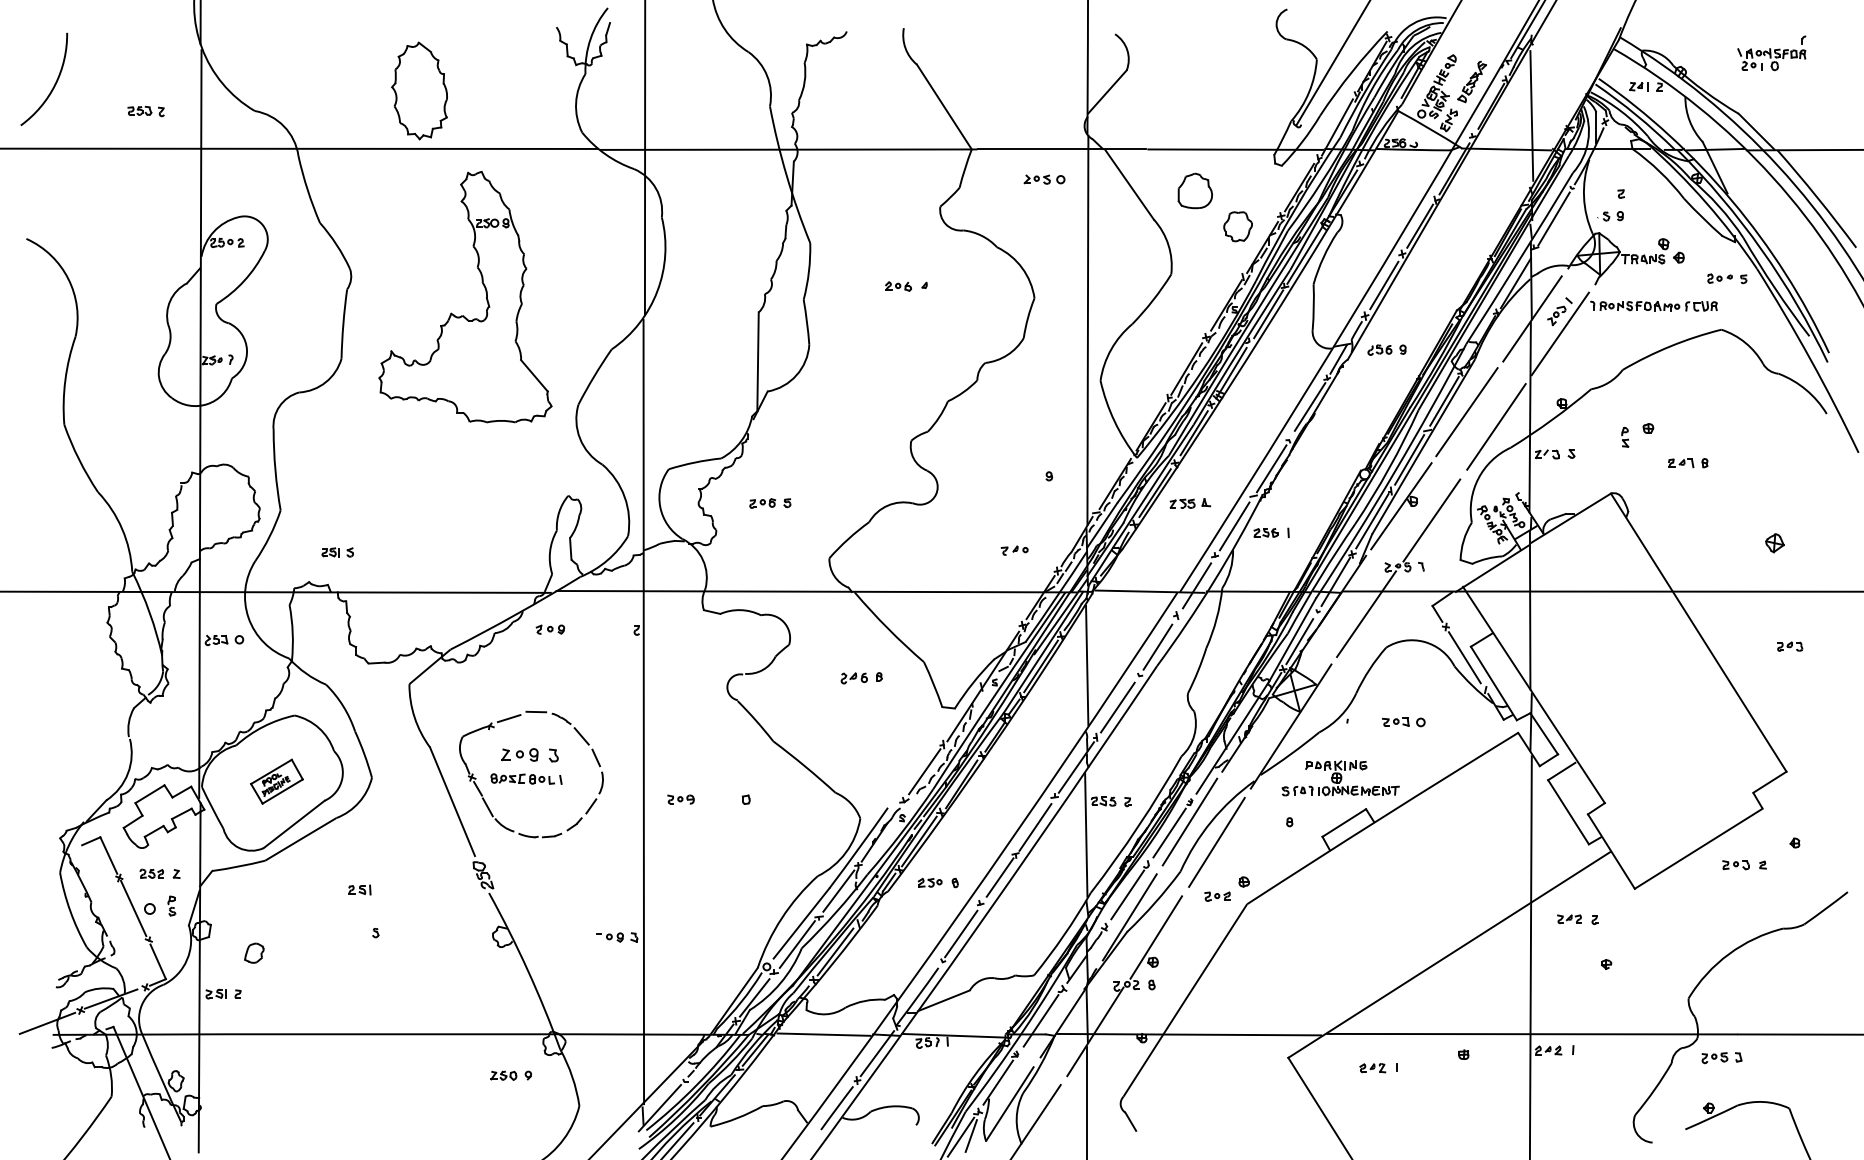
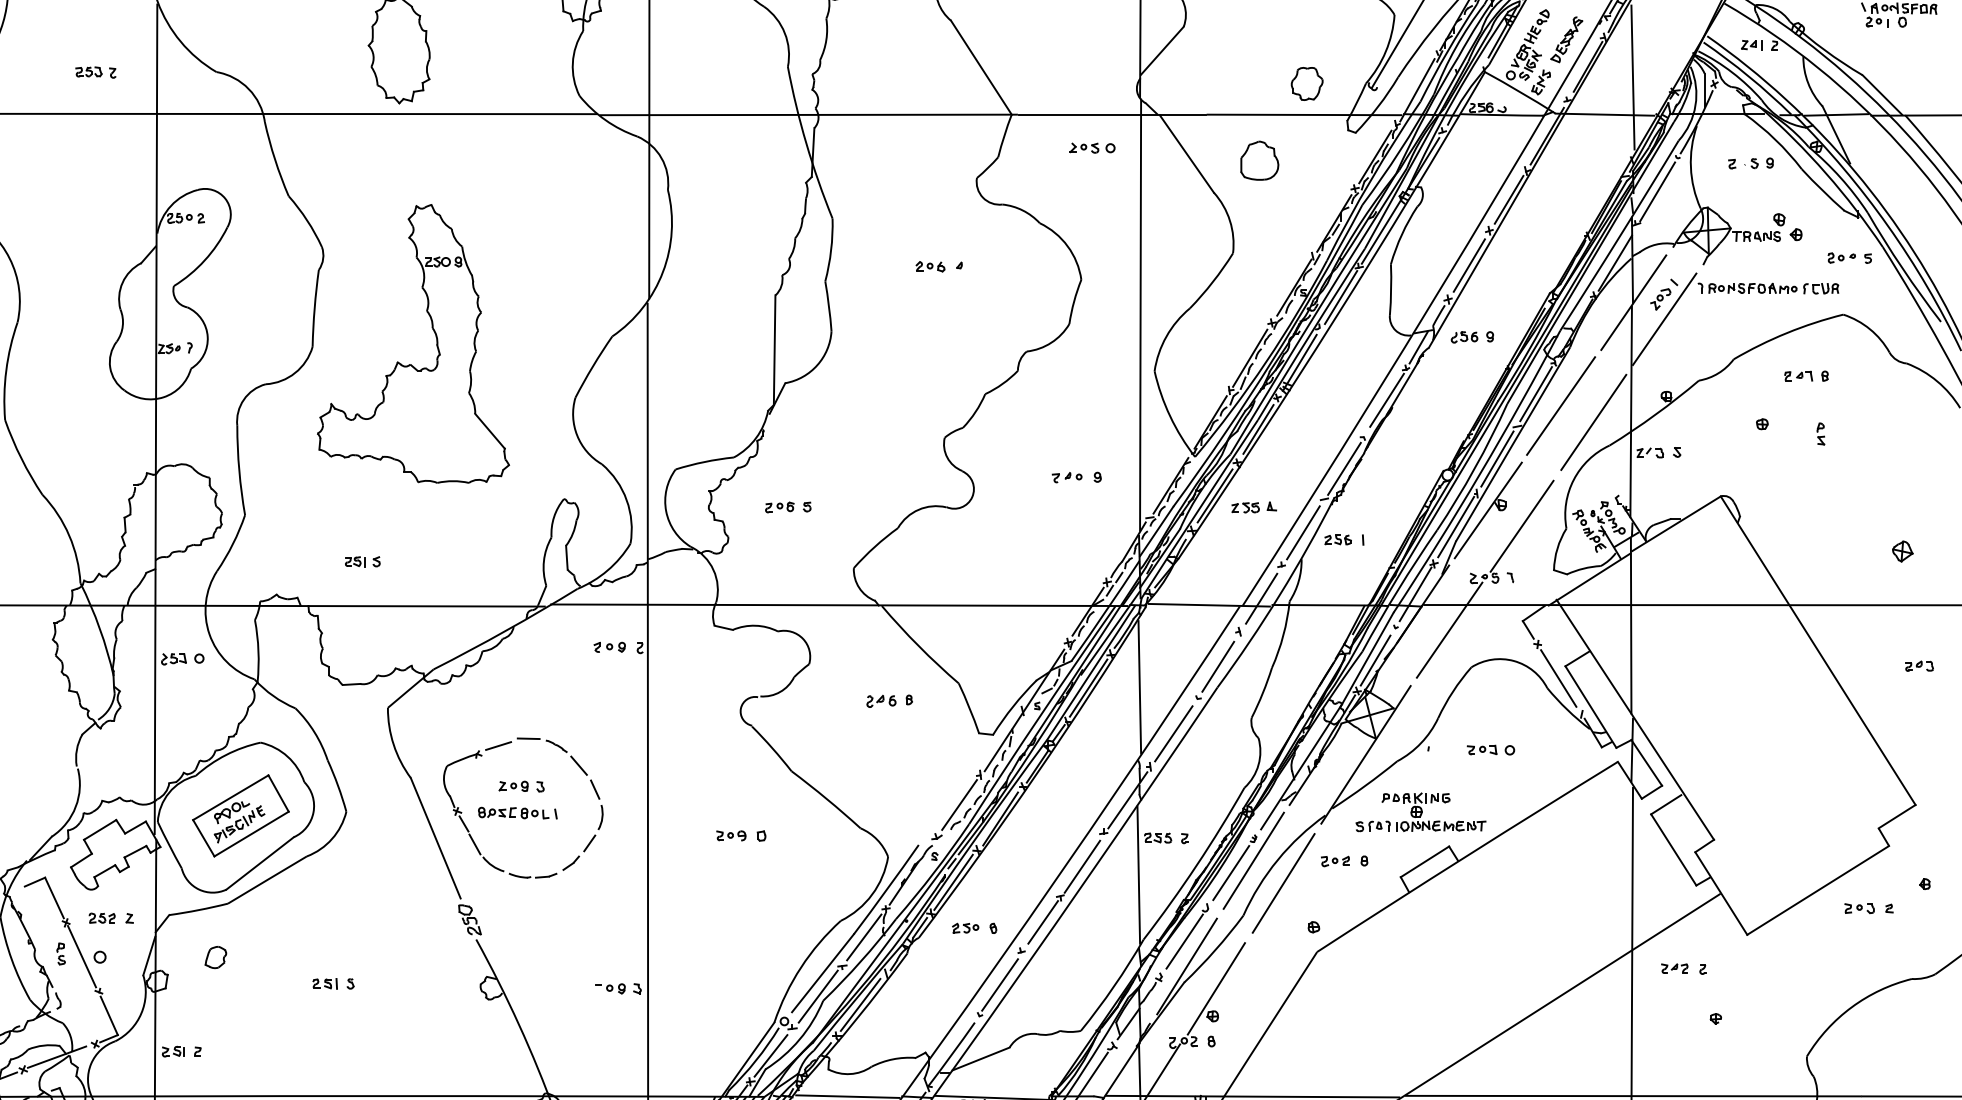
part: (1610, 216) -> (1759, 163), moved
part: (1237, 226) -> (1306, 83), moved
part: (463, 315) -> (411, 364), moved
part: (1625, 436) -> (1821, 433), moved
part: (1688, 463) -> (1806, 376), moved
part: (1014, 550) -> (1066, 477), moved
part: (337, 552) -> (362, 561), moved
part: (550, 629) -> (609, 647), moved
part: (529, 754) -> (521, 785), size x0.71
part: (276, 781) -> (240, 815), size x1.67
part: (680, 799) -> (730, 835), moved
part: (359, 889) -> (324, 983), moved
part: (1217, 896) -> (1335, 861), moved
part: (171, 905) -> (60, 953), moved
part: (254, 952) -> (216, 956), moved

